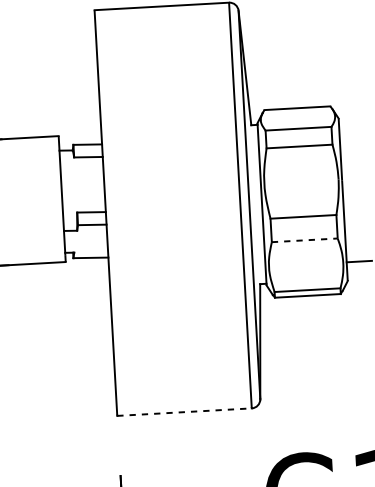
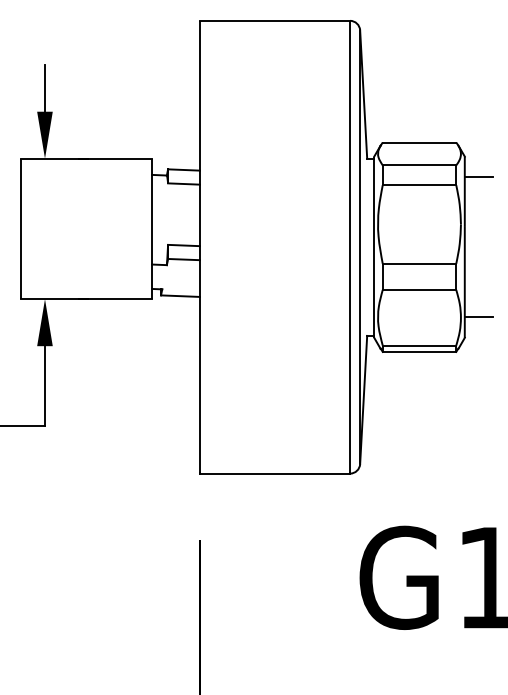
line: (352, 136) -> (478, 177), added
line: (304, 239) -> (419, 289), dashed -> solid
line: (184, 412) -> (275, 473), dashed -> solid

